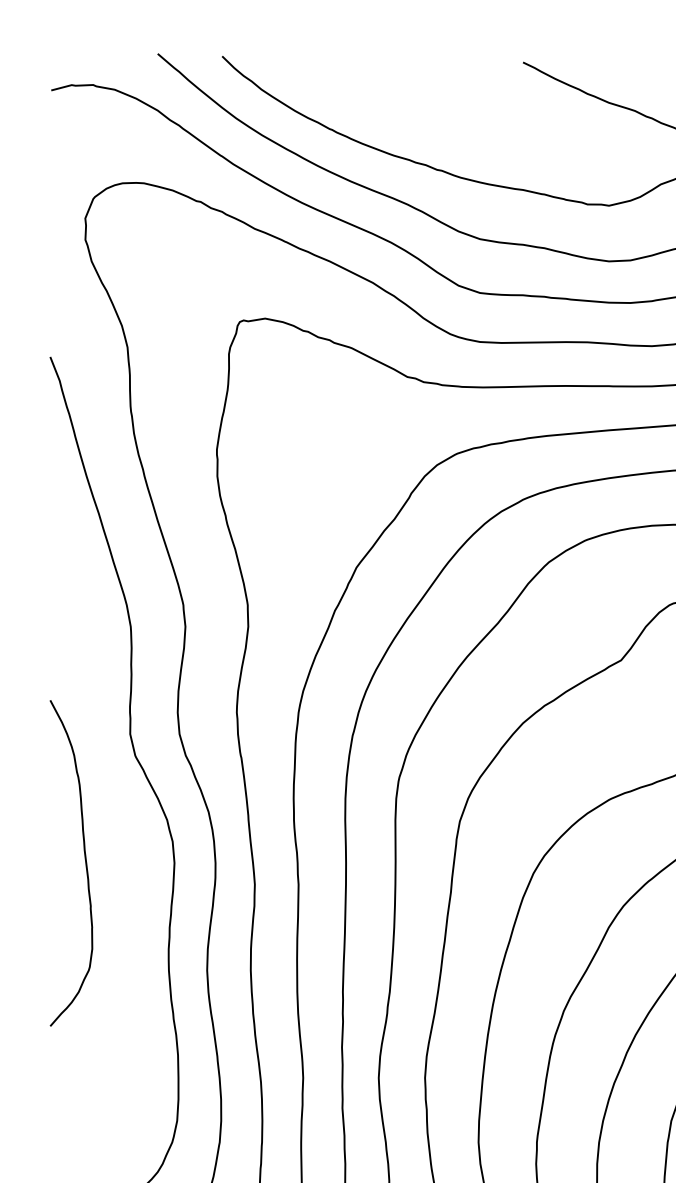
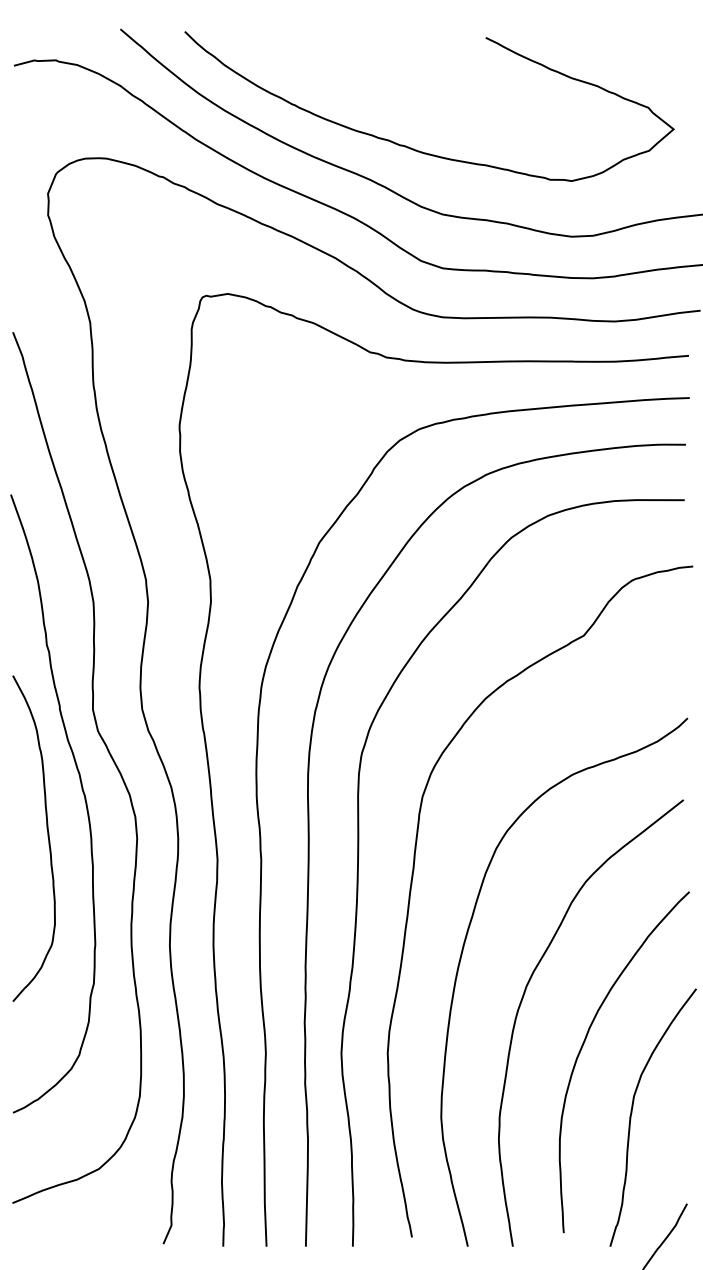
curve: (119, 817) -> (82, 792), added

